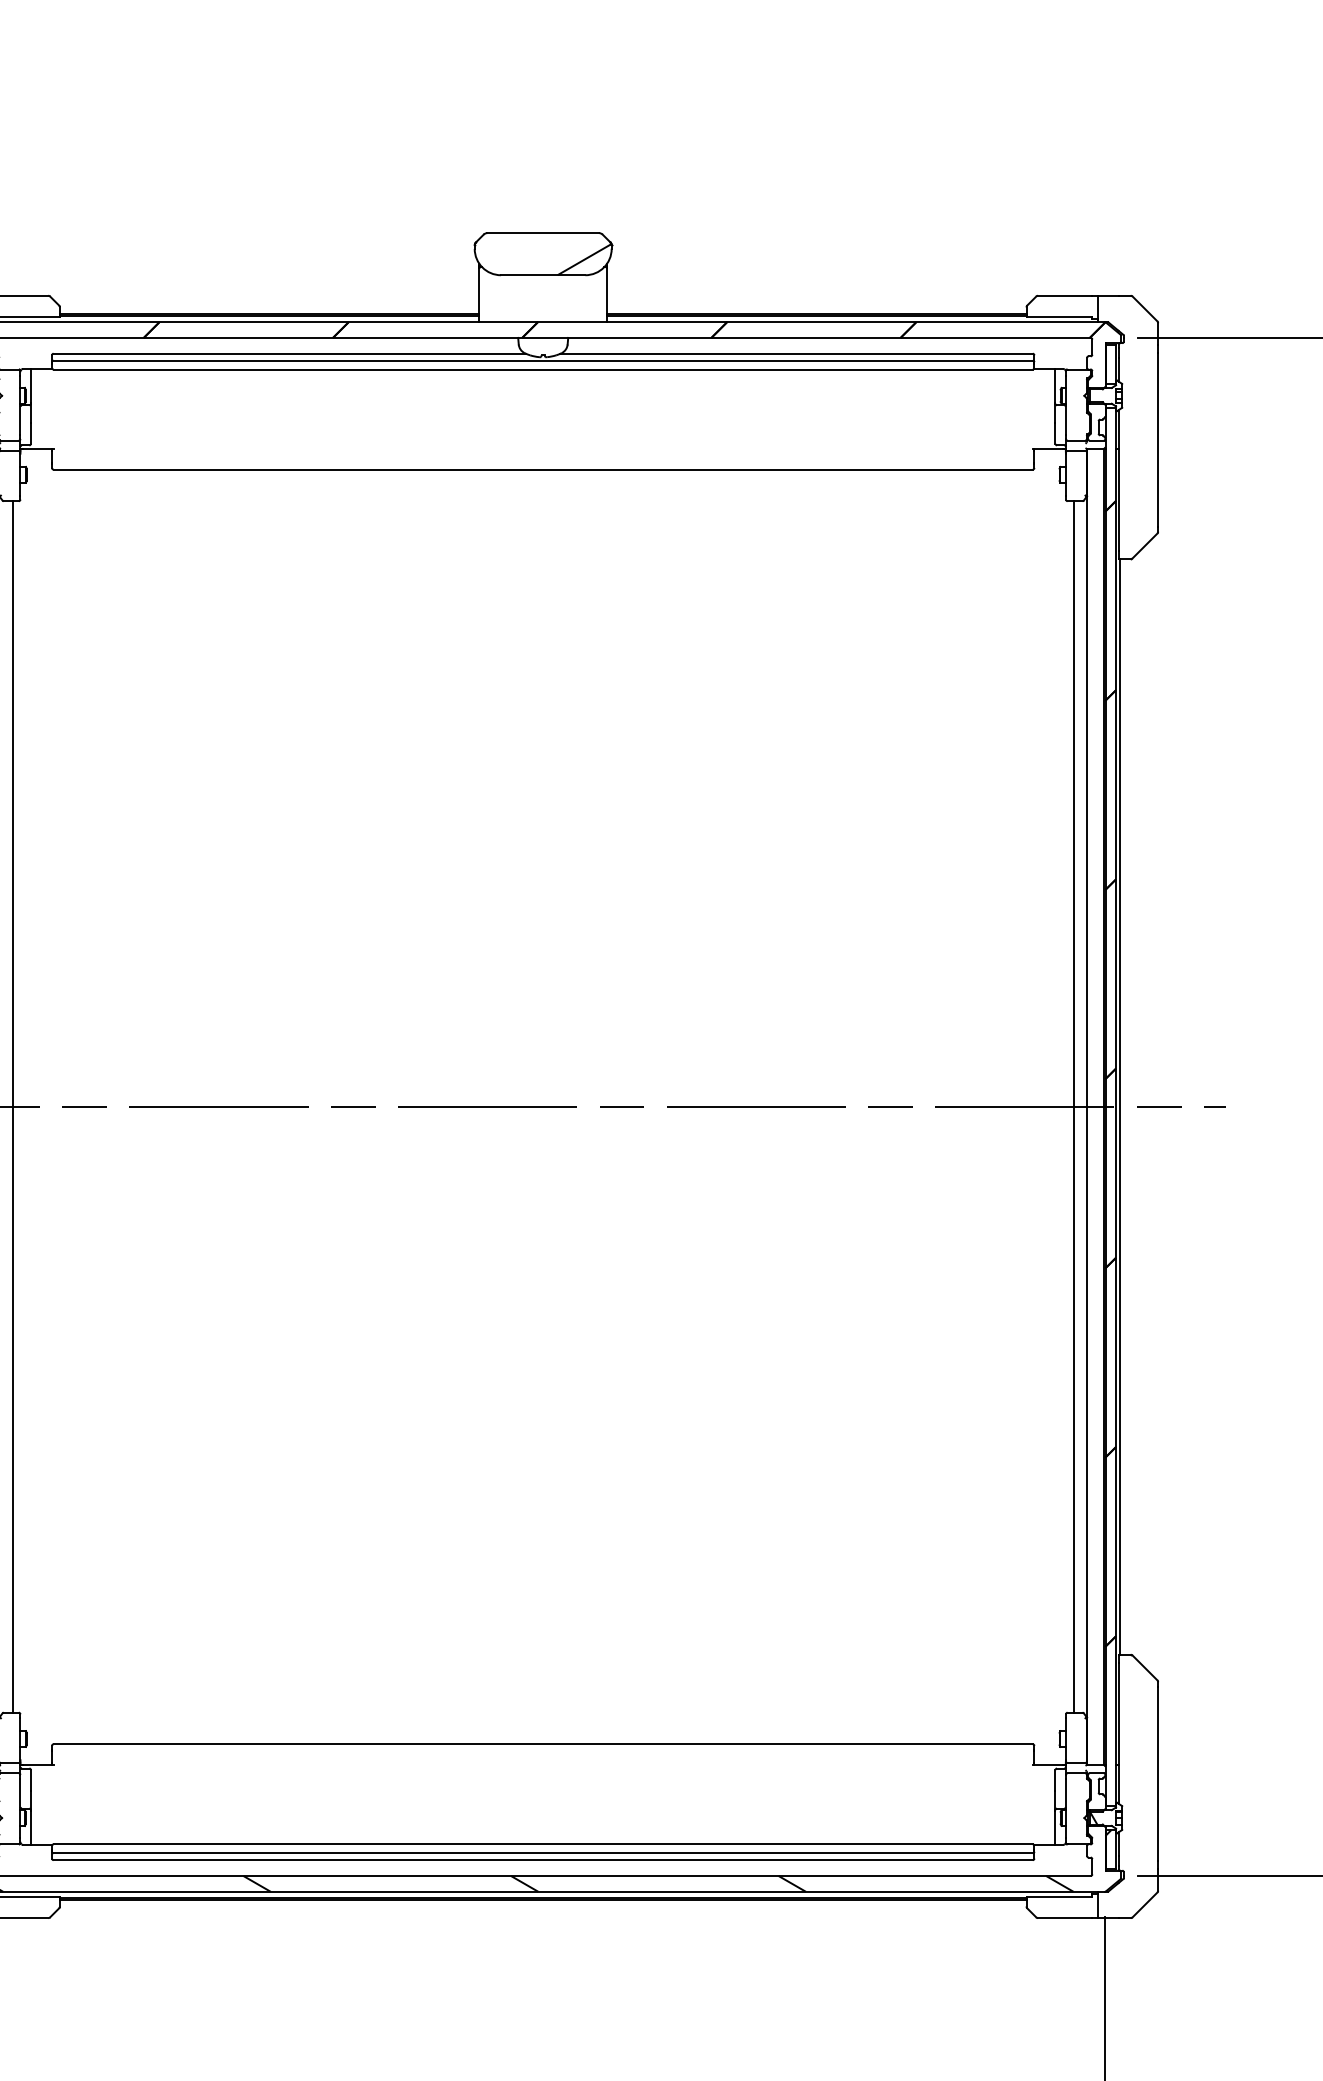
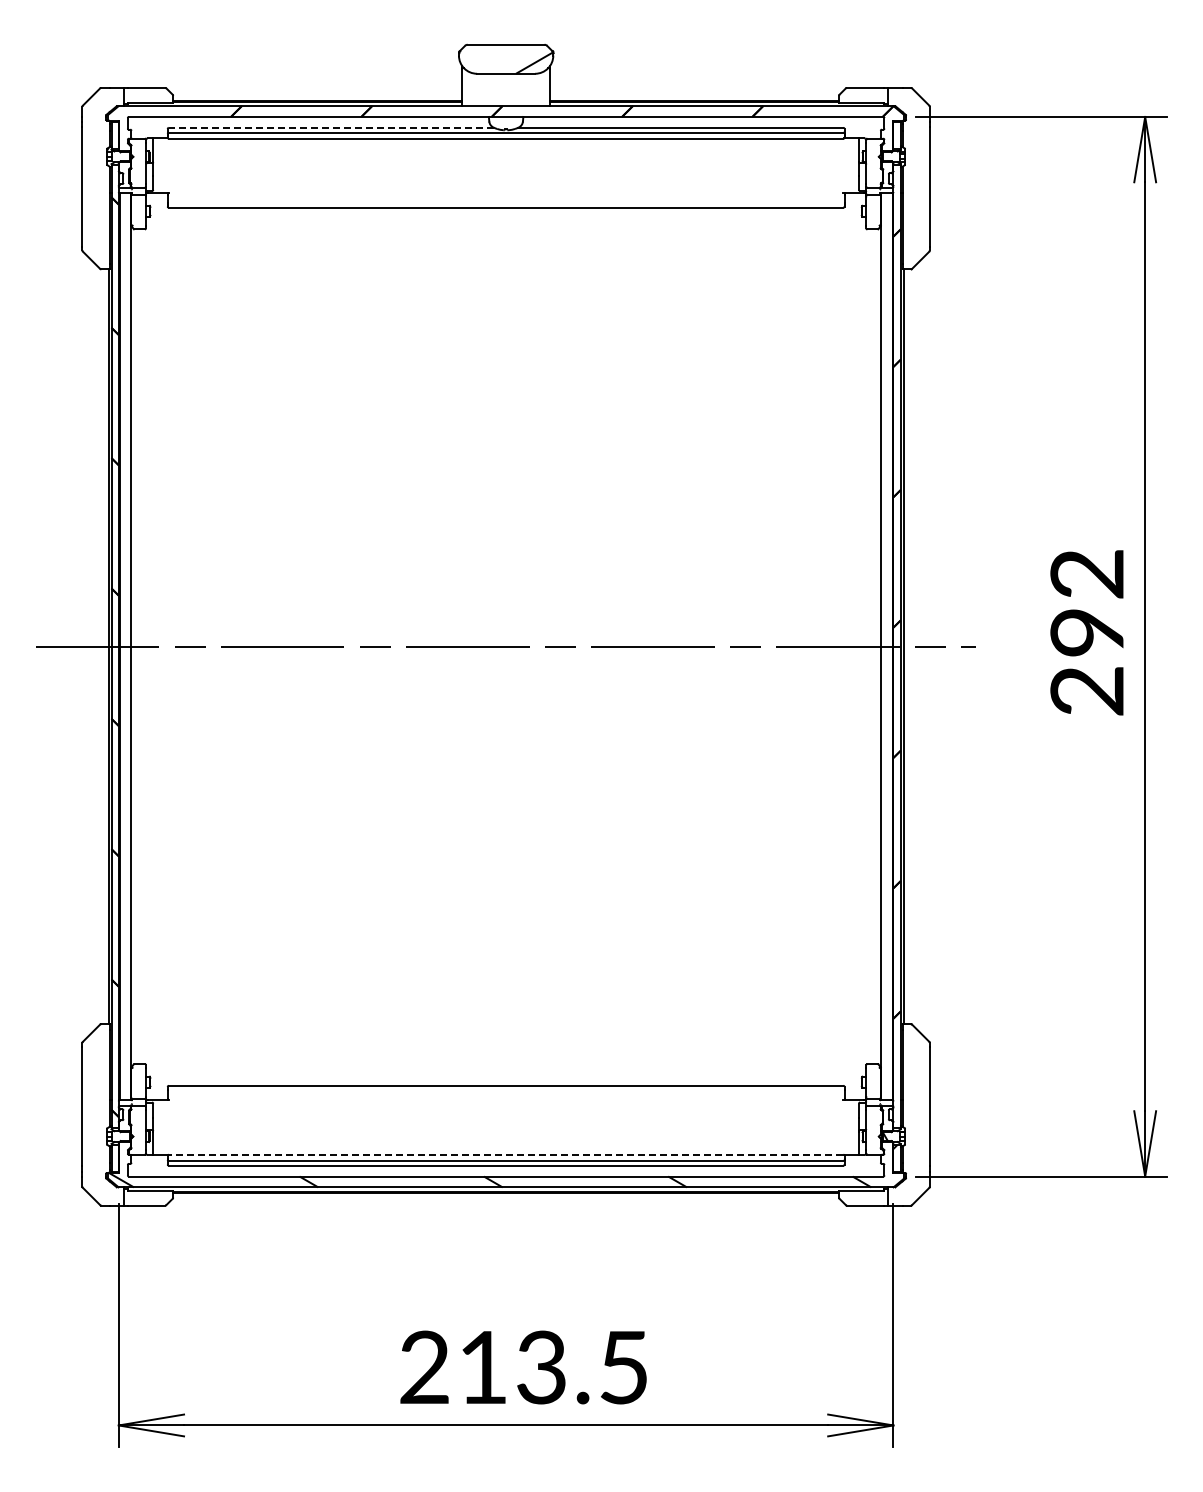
line: (289, 353) -> (331, 127), solid -> dashed
line: (12, 1106) -> (140, 646), removed
line: (1073, 1106) -> (871, 646), removed
line: (542, 1844) -> (505, 1154), solid -> dashed

